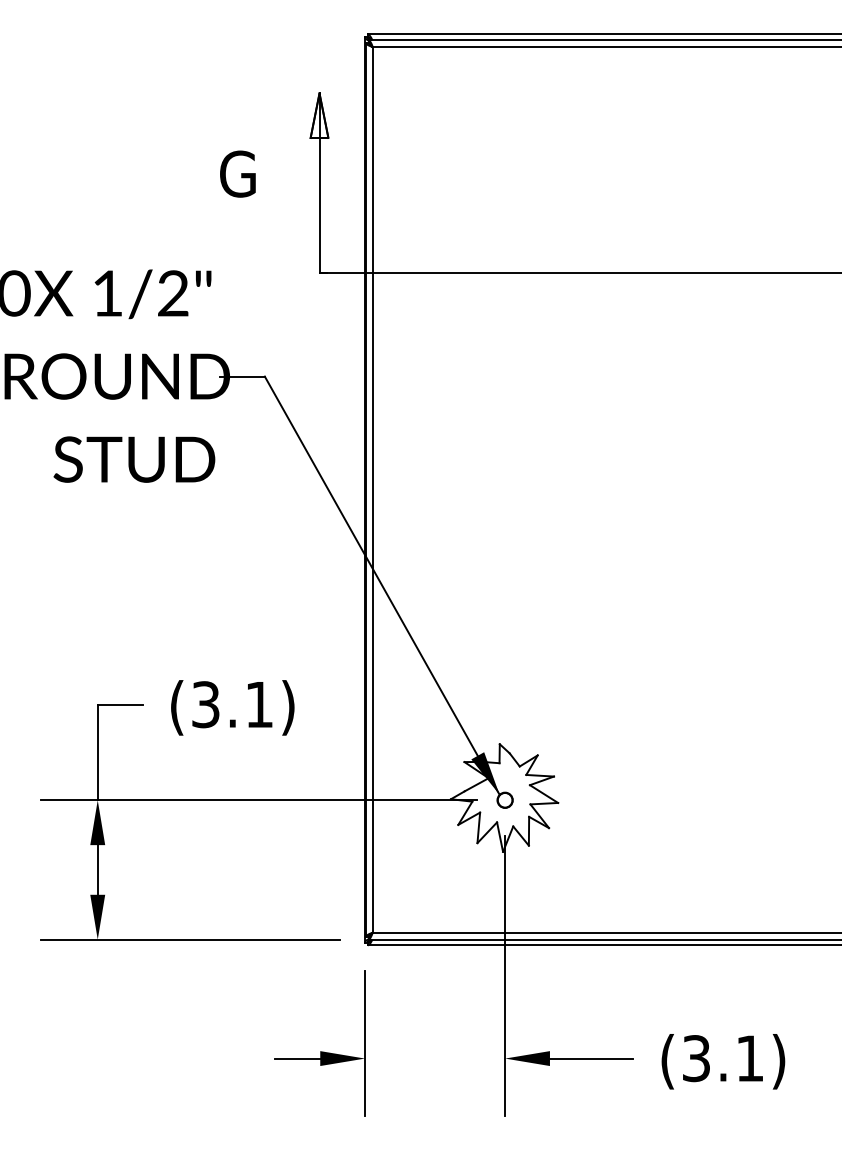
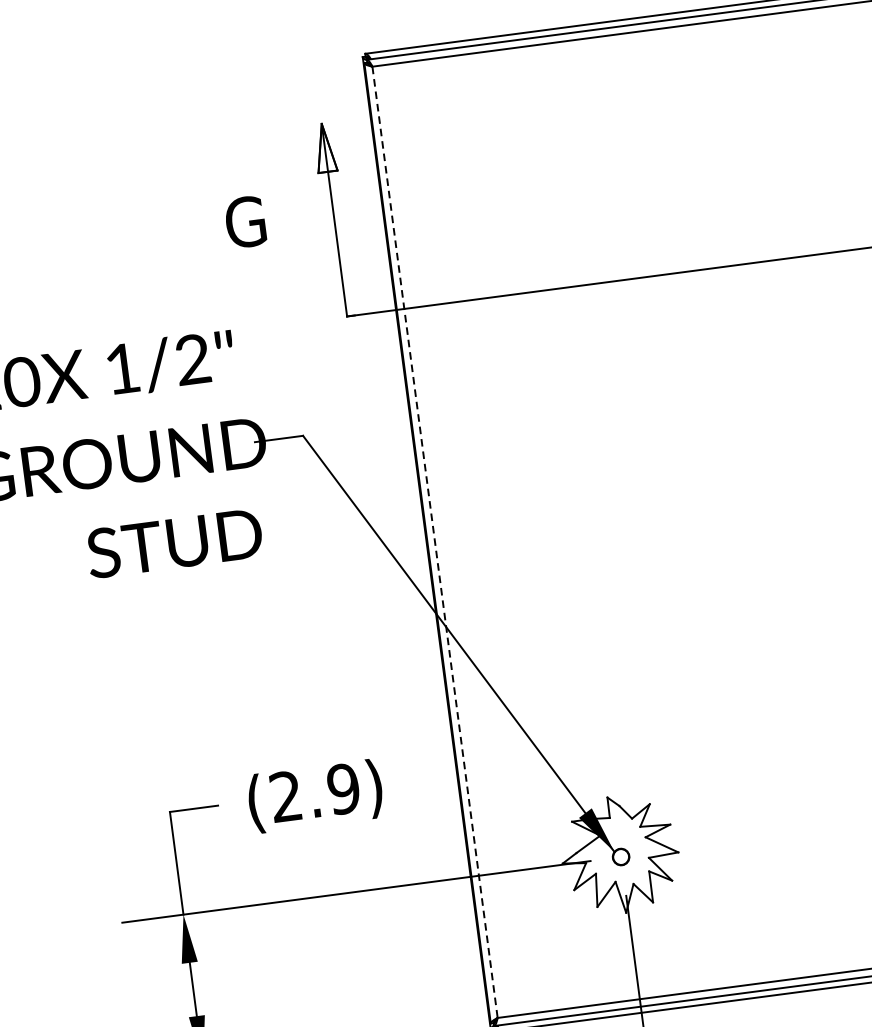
line: (372, 489) -> (434, 541), solid -> dashed
text: (232, 704) -> (314, 792), (3.1) -> (2.9)

